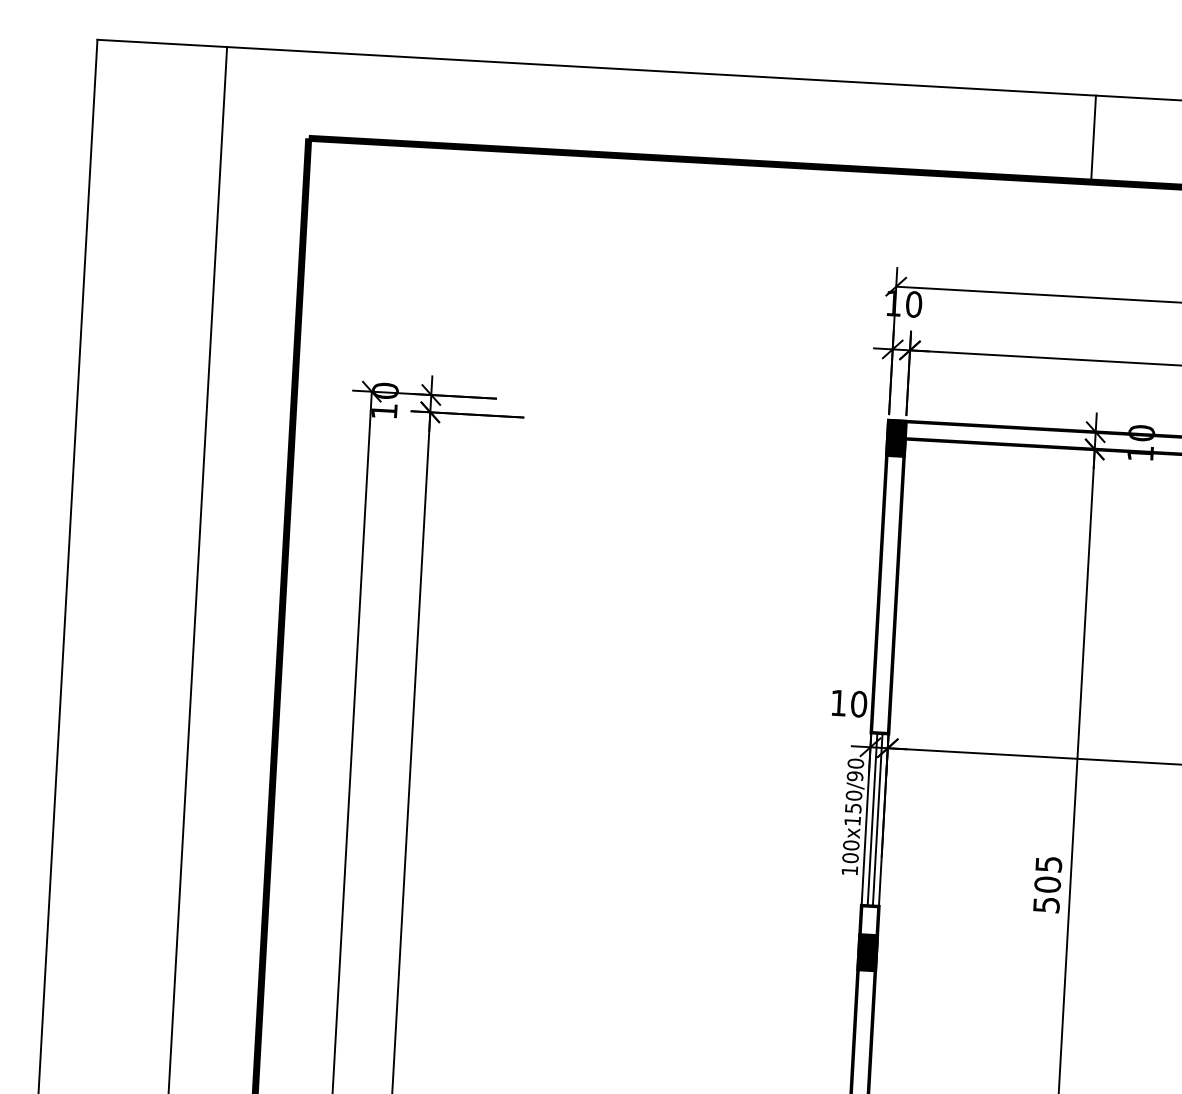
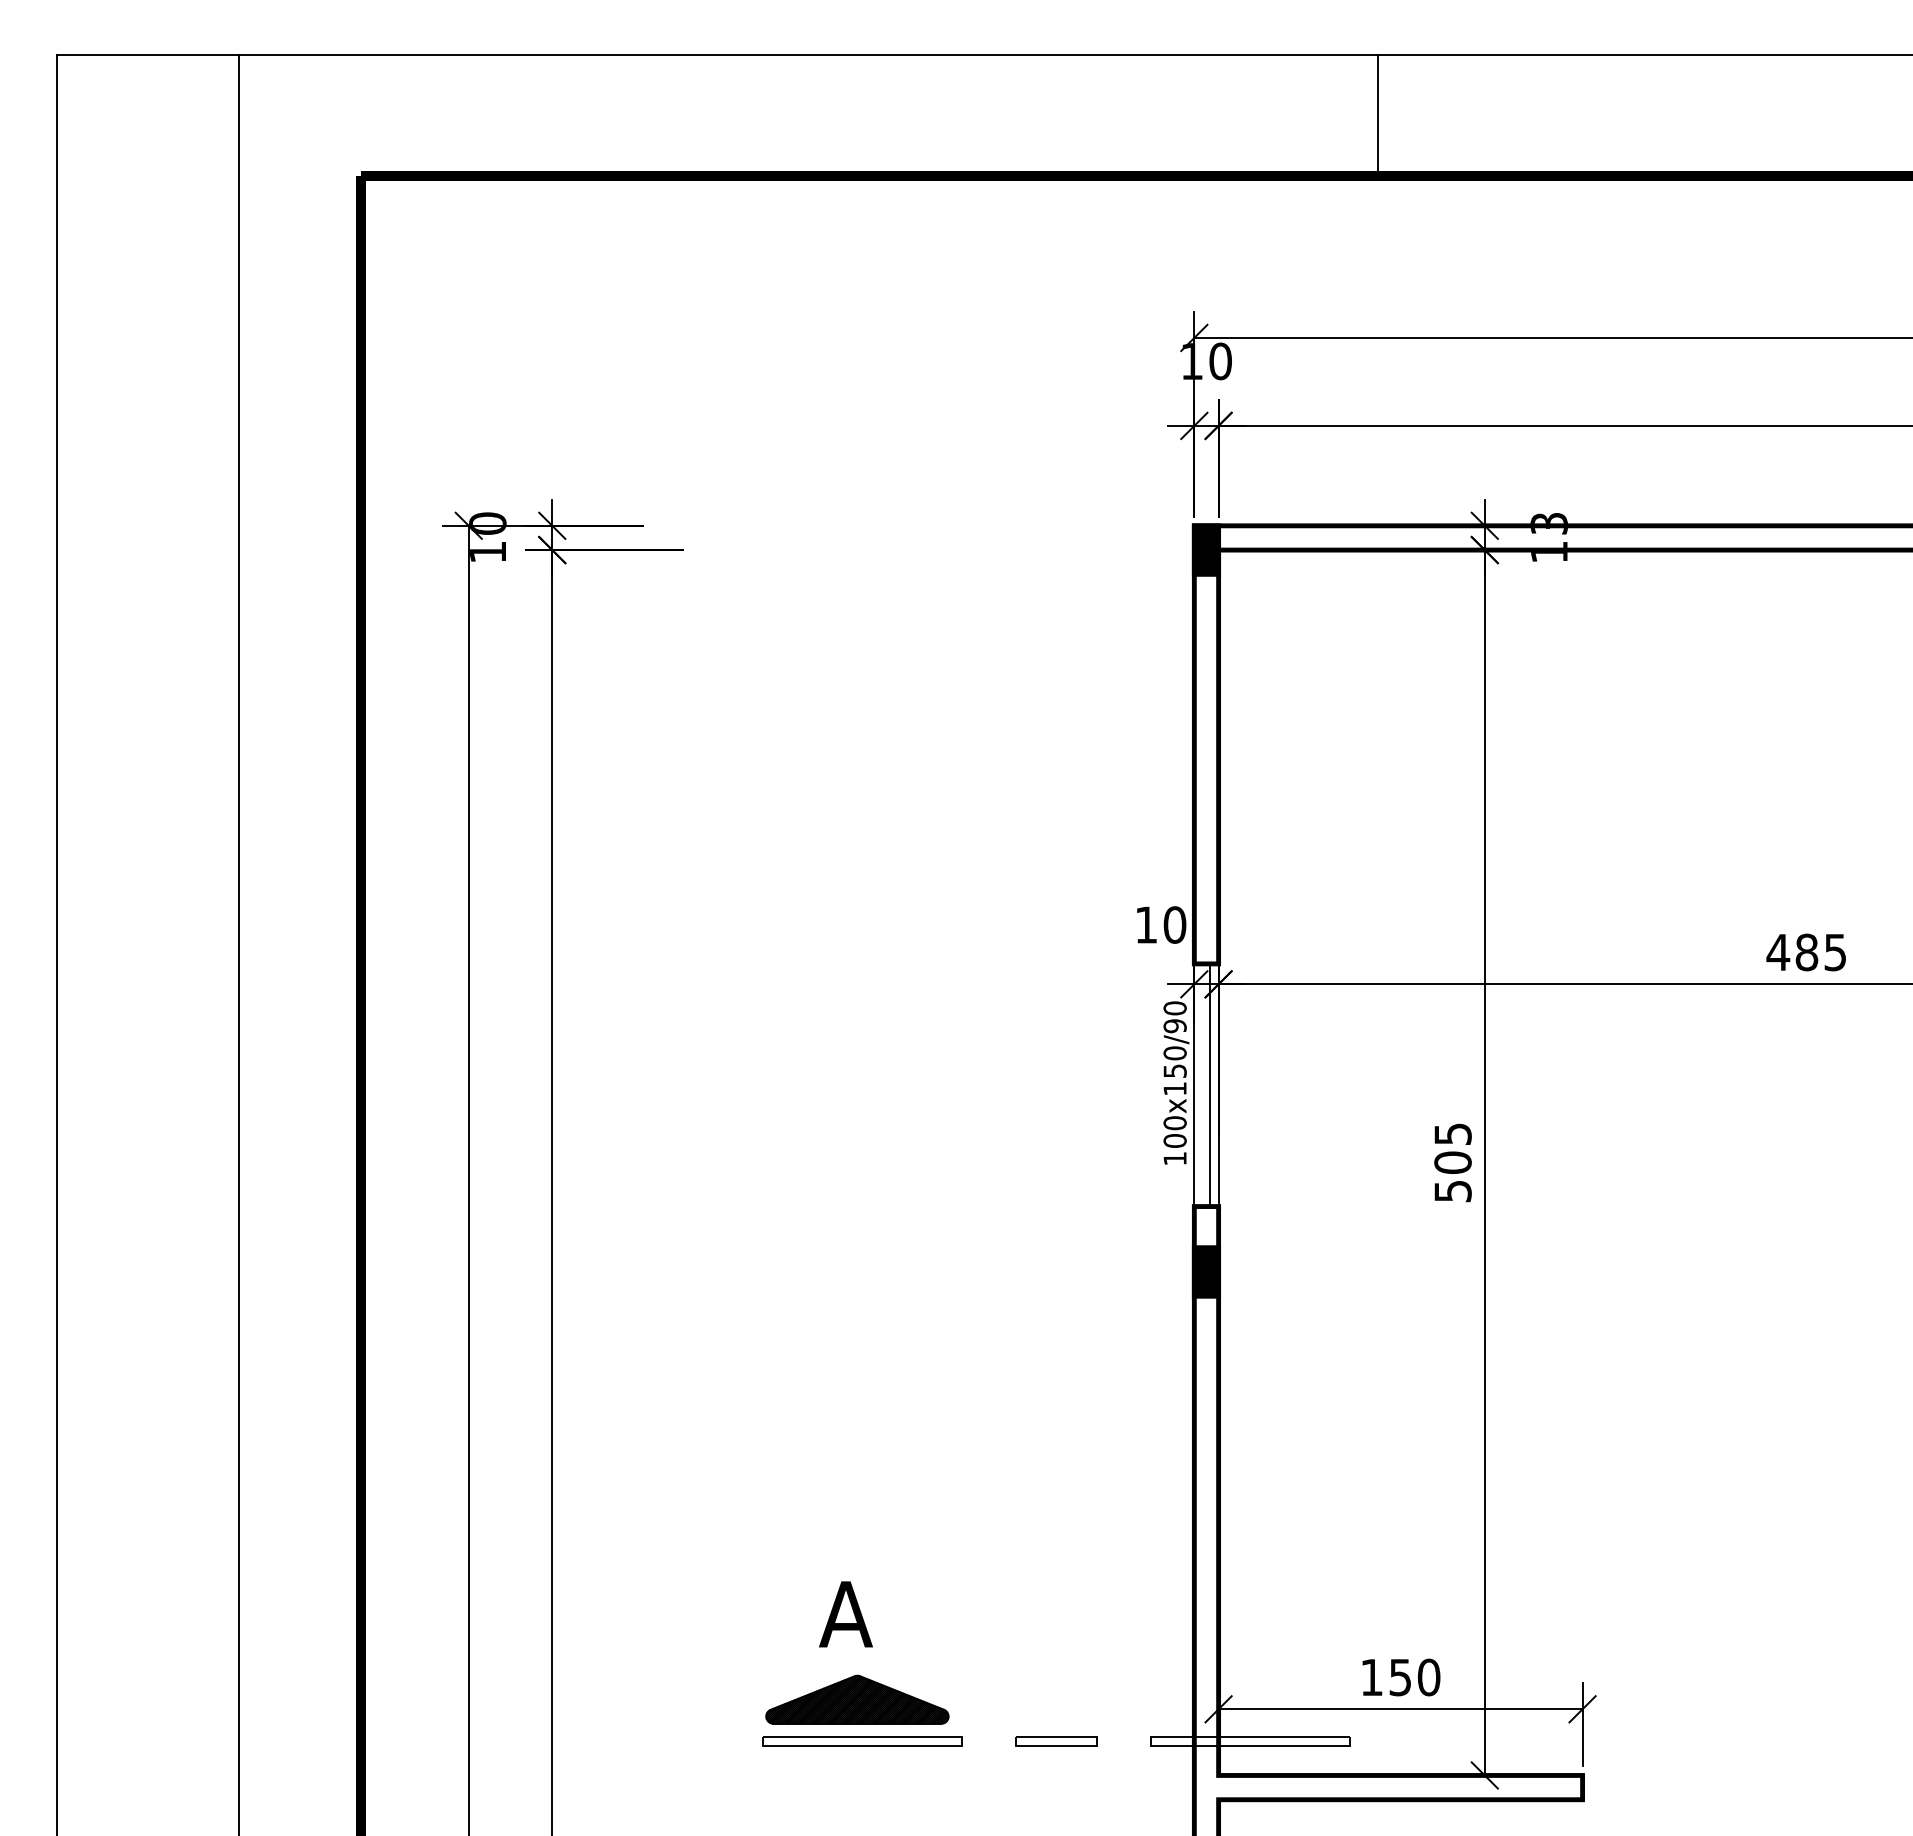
line: (1093, 138) -> (1377, 115), moved
text: (1141, 433) -> (1549, 523), 10 -> 13
line: (872, 818) -> (1202, 1084), removed

